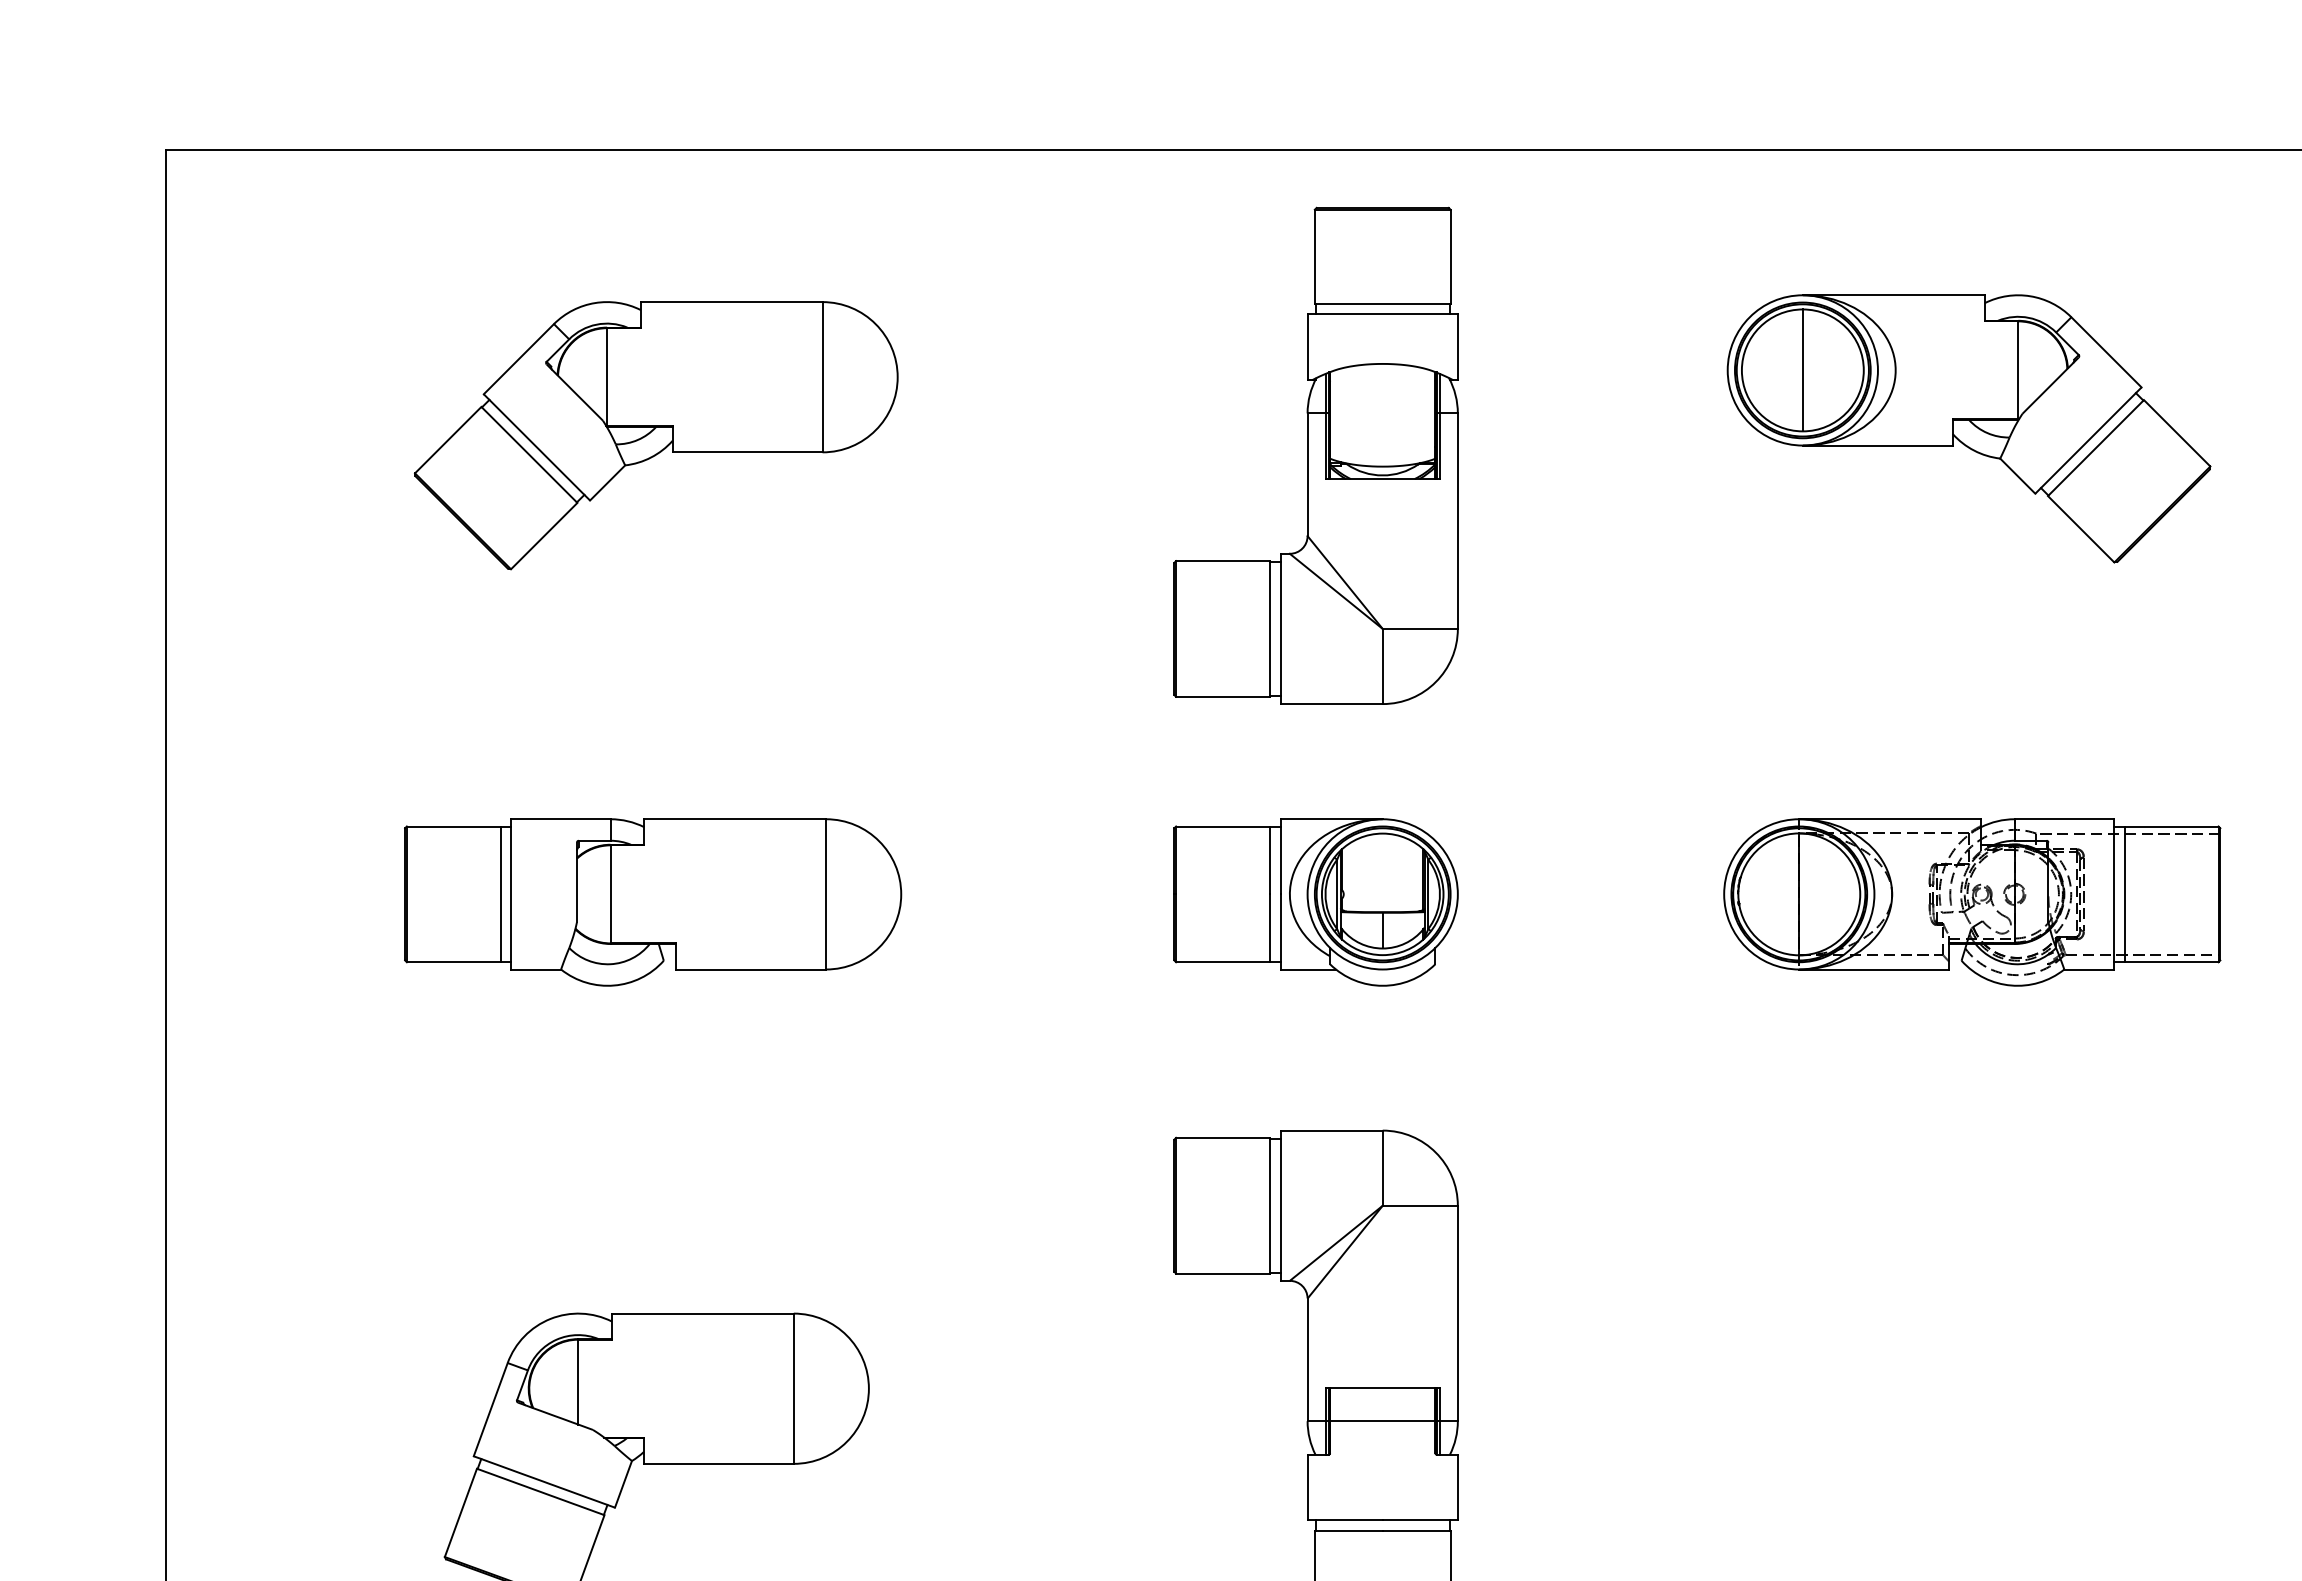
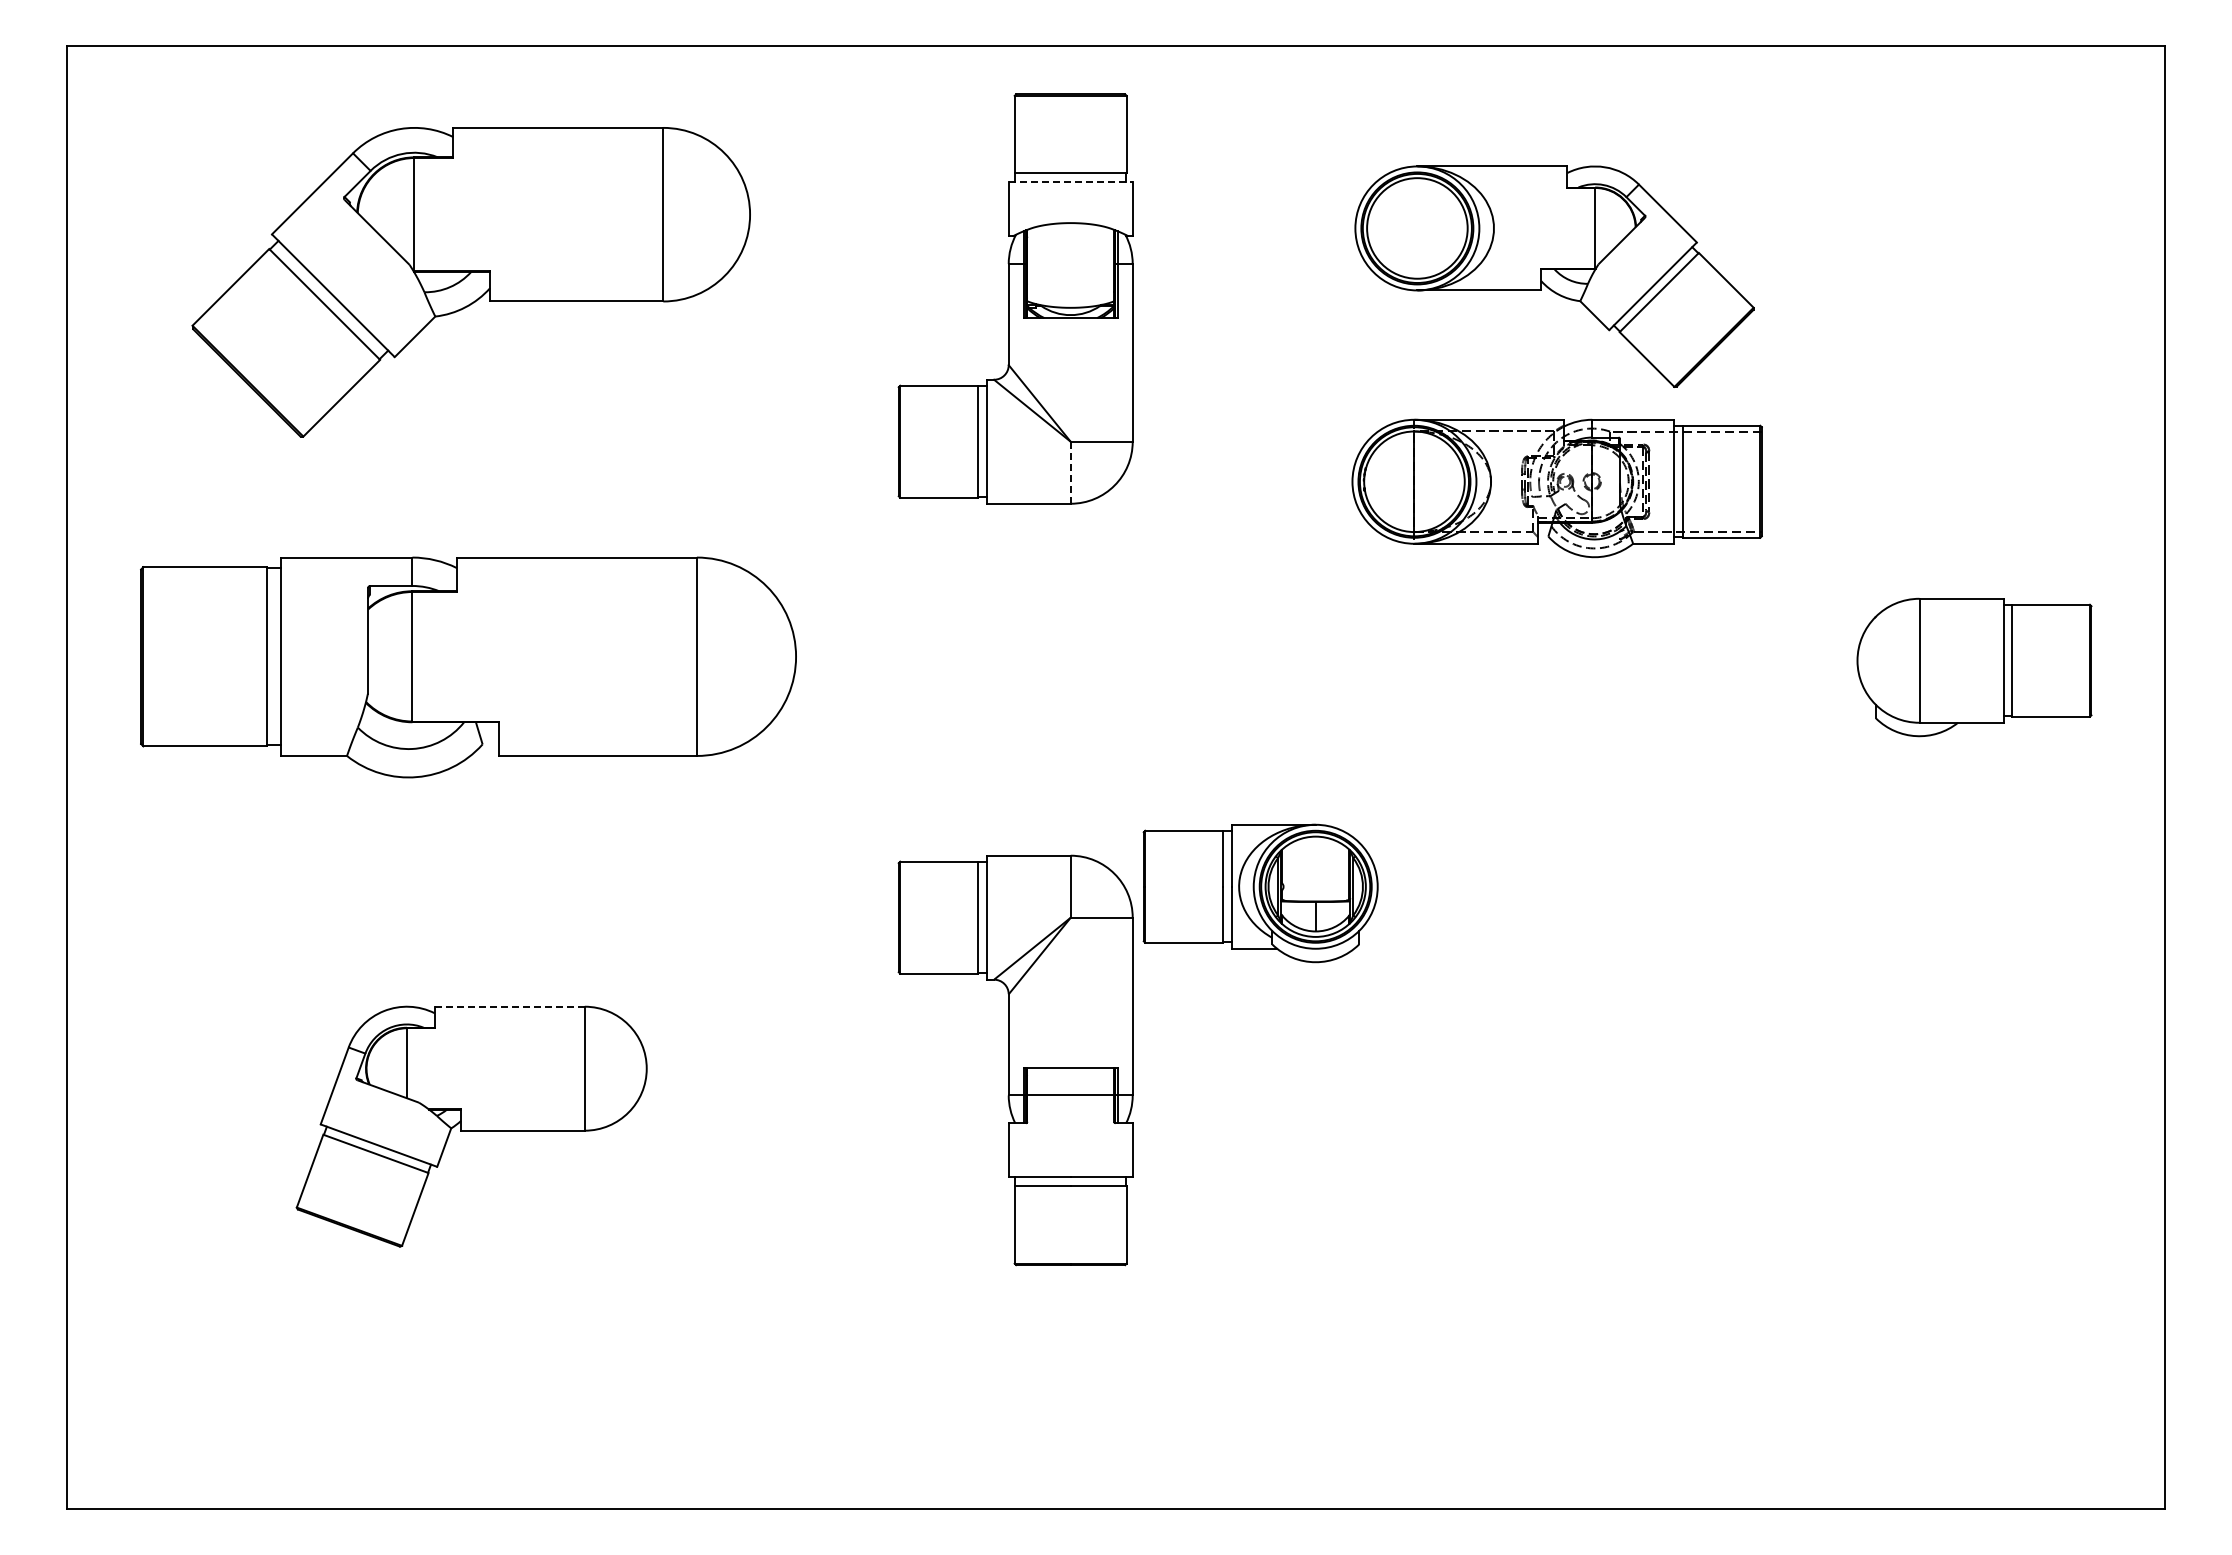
line: (1382, 314) -> (1070, 182), solid -> dashed
line: (1802, 370) -> (1417, 228), removed
part: (656, 435) -> (471, 282), size x1.4
line: (1382, 666) -> (1070, 472), solid -> dashed
part: (652, 902) -> (468, 667), size x1.6
part: (1315, 902) -> (1260, 893), moved
part: (1971, 902) -> (1556, 488), moved
line: (702, 1313) -> (509, 1006), solid -> dashed

